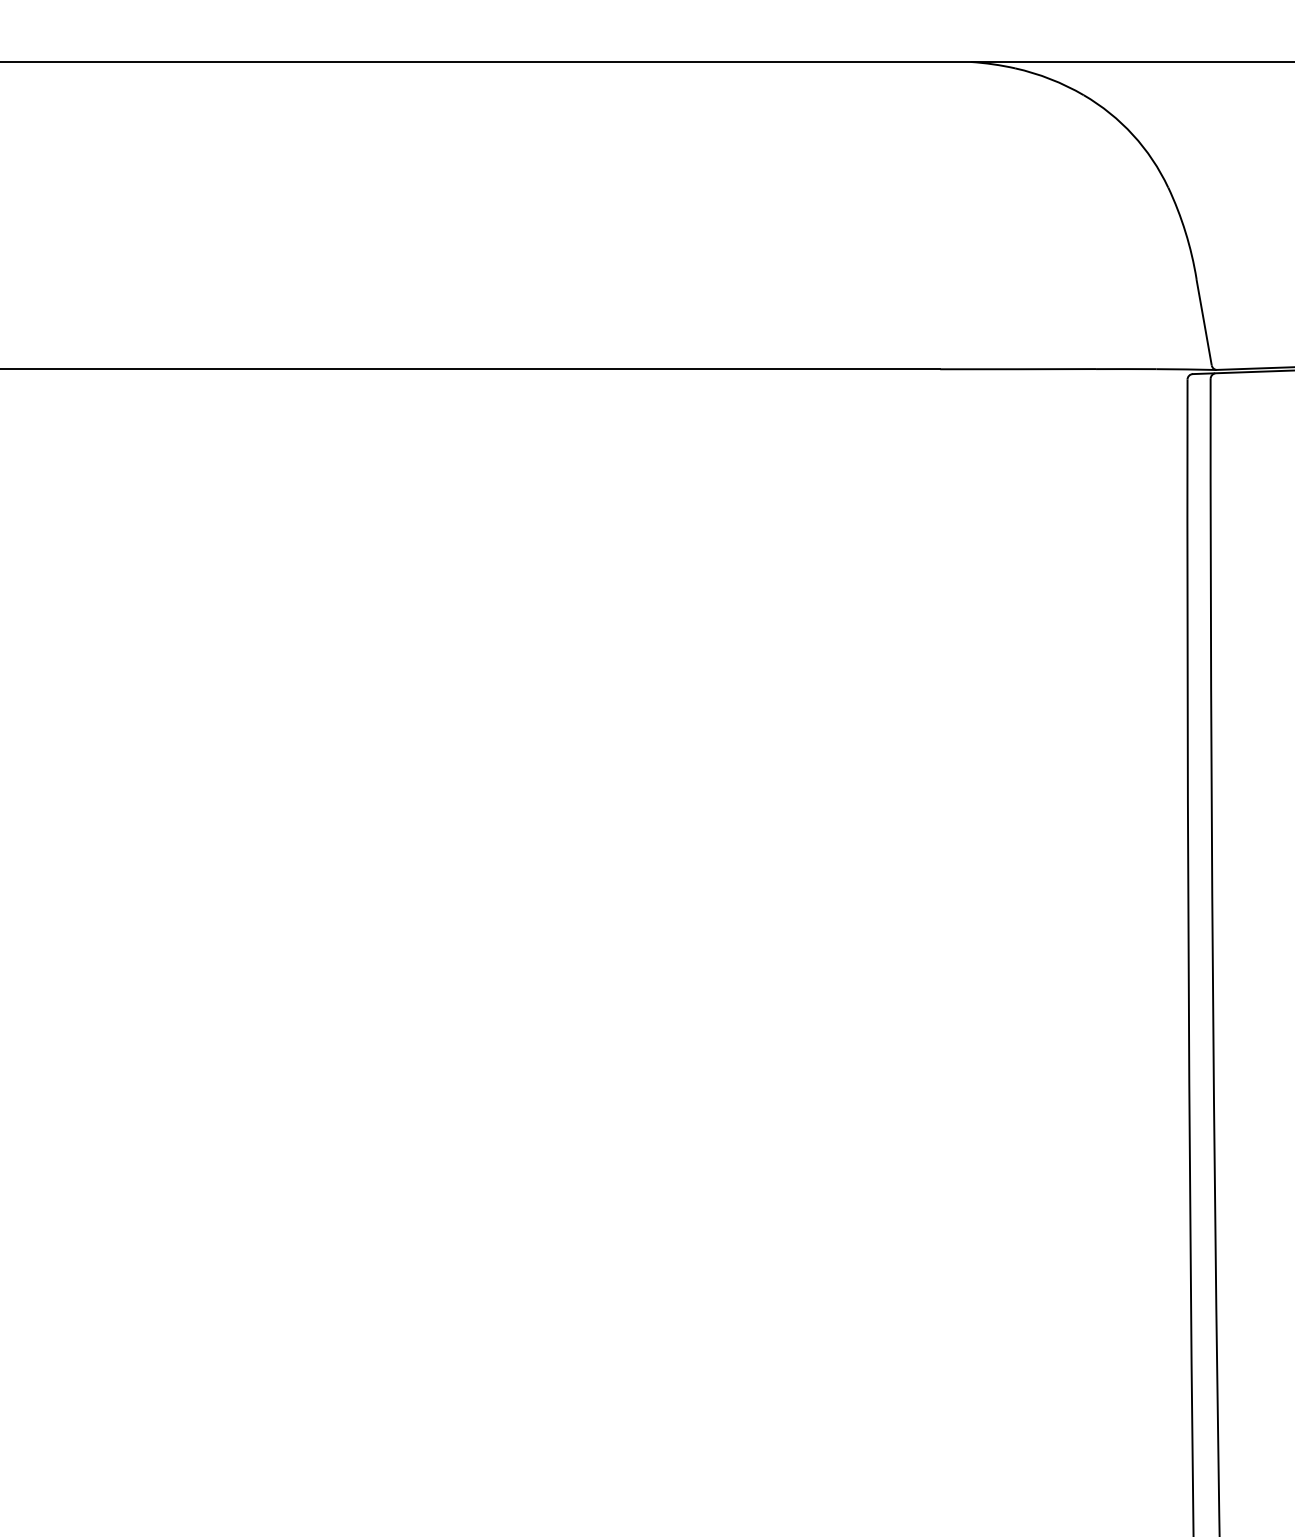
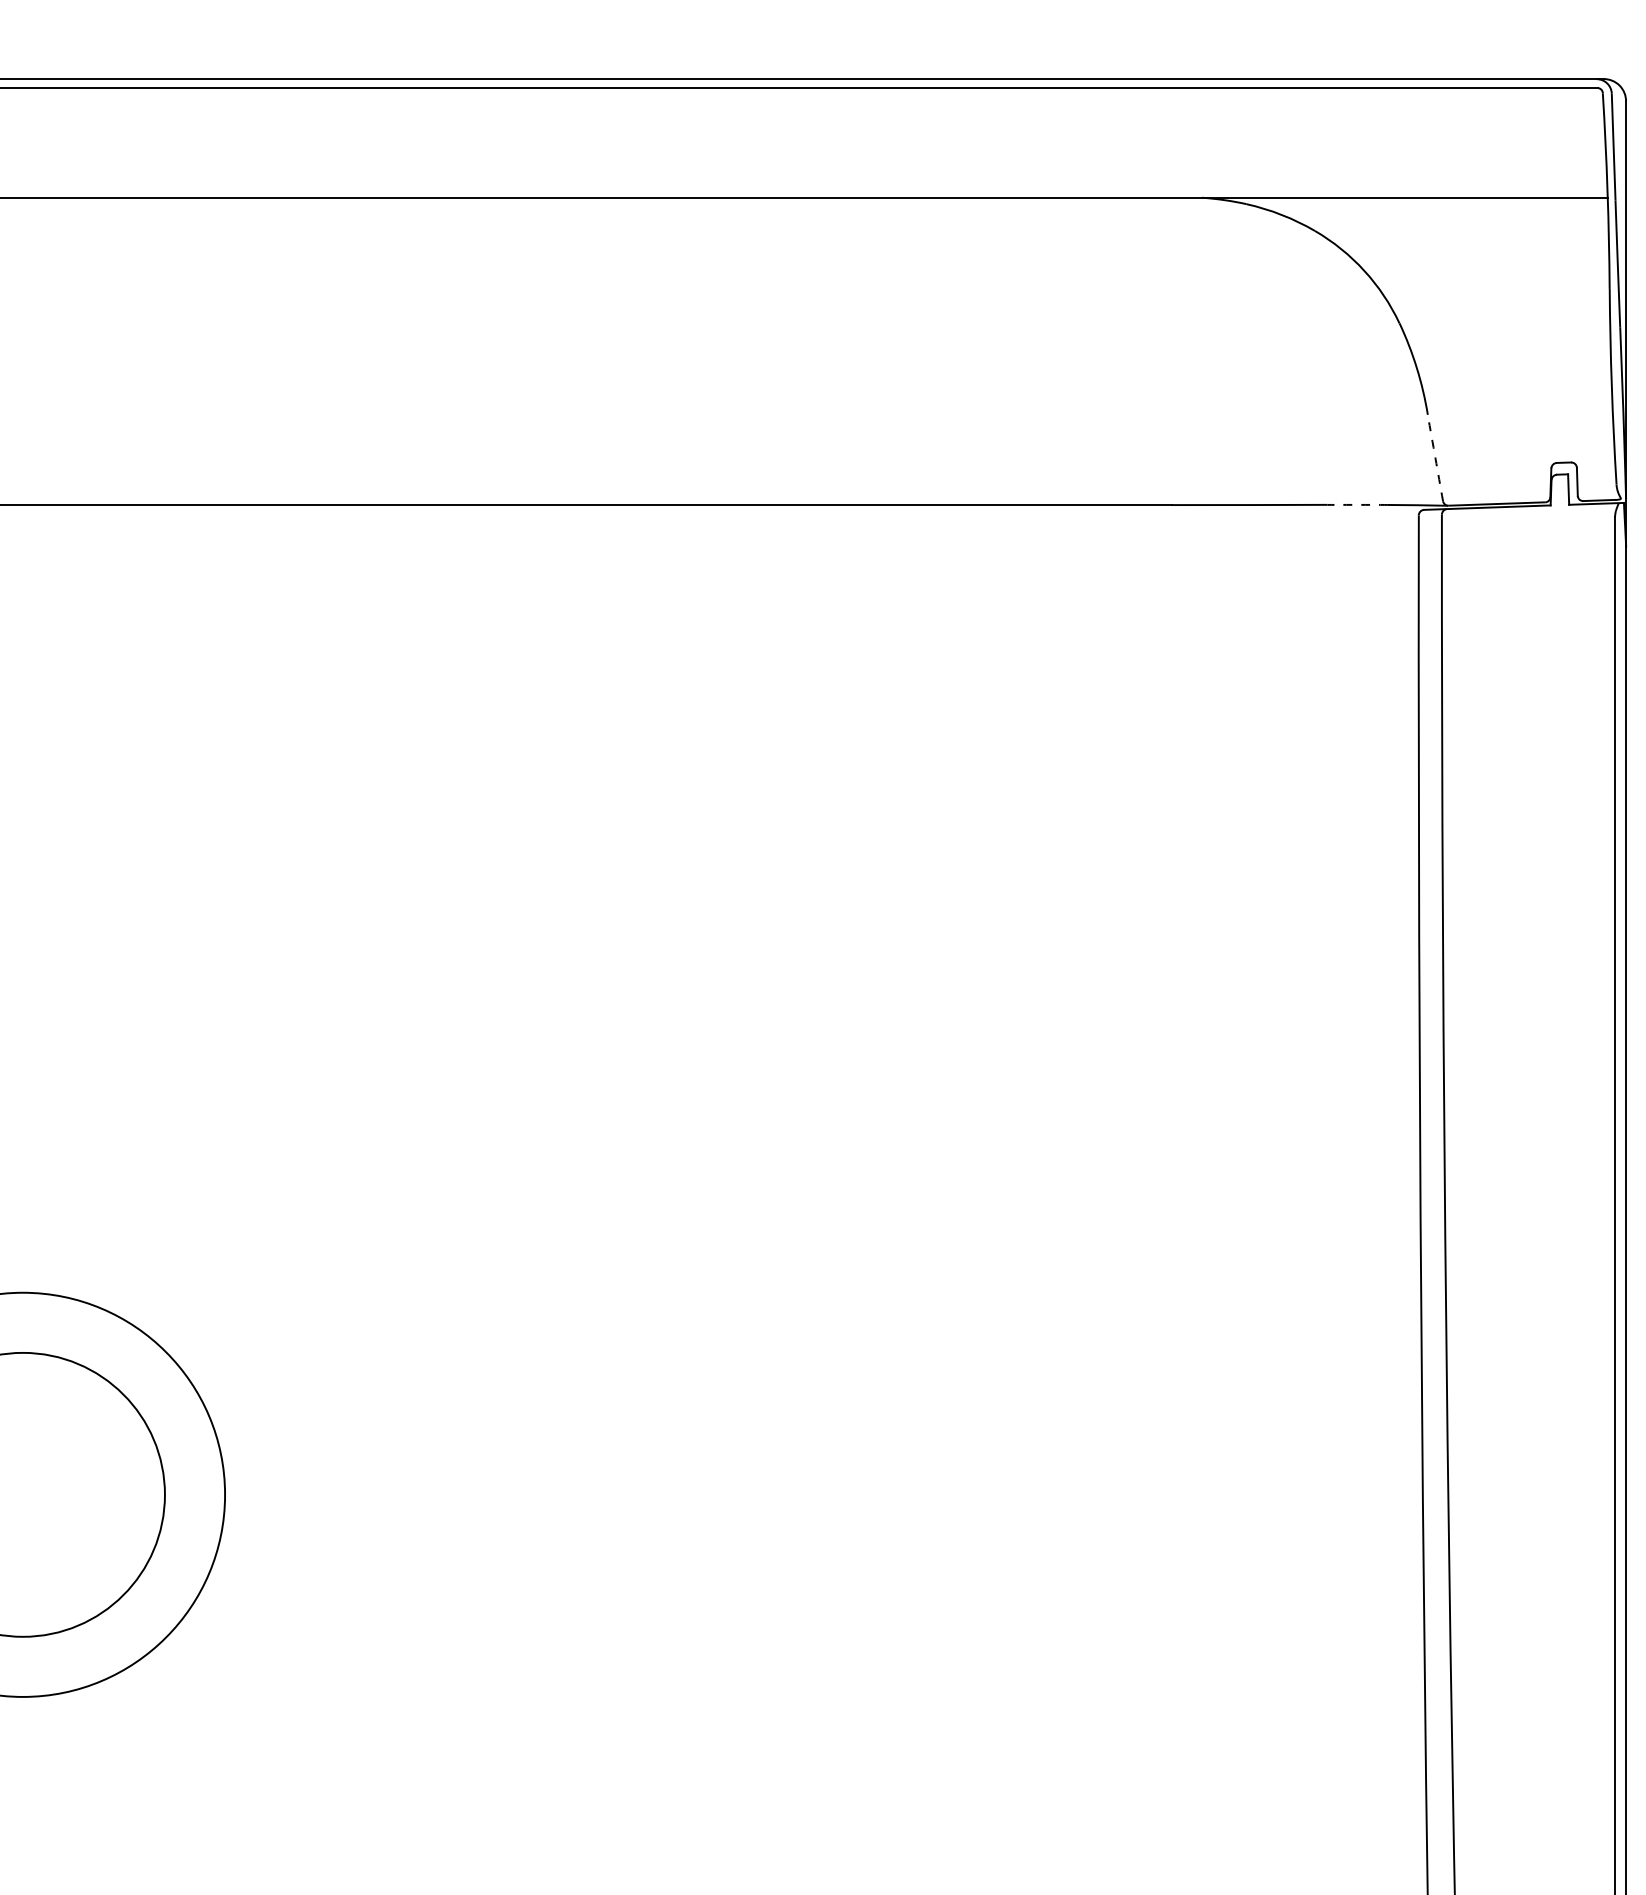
arc: (1204, 322) -> (1435, 458), solid -> dashed
arc: (1126, 368) -> (1357, 504), solid -> dashed

